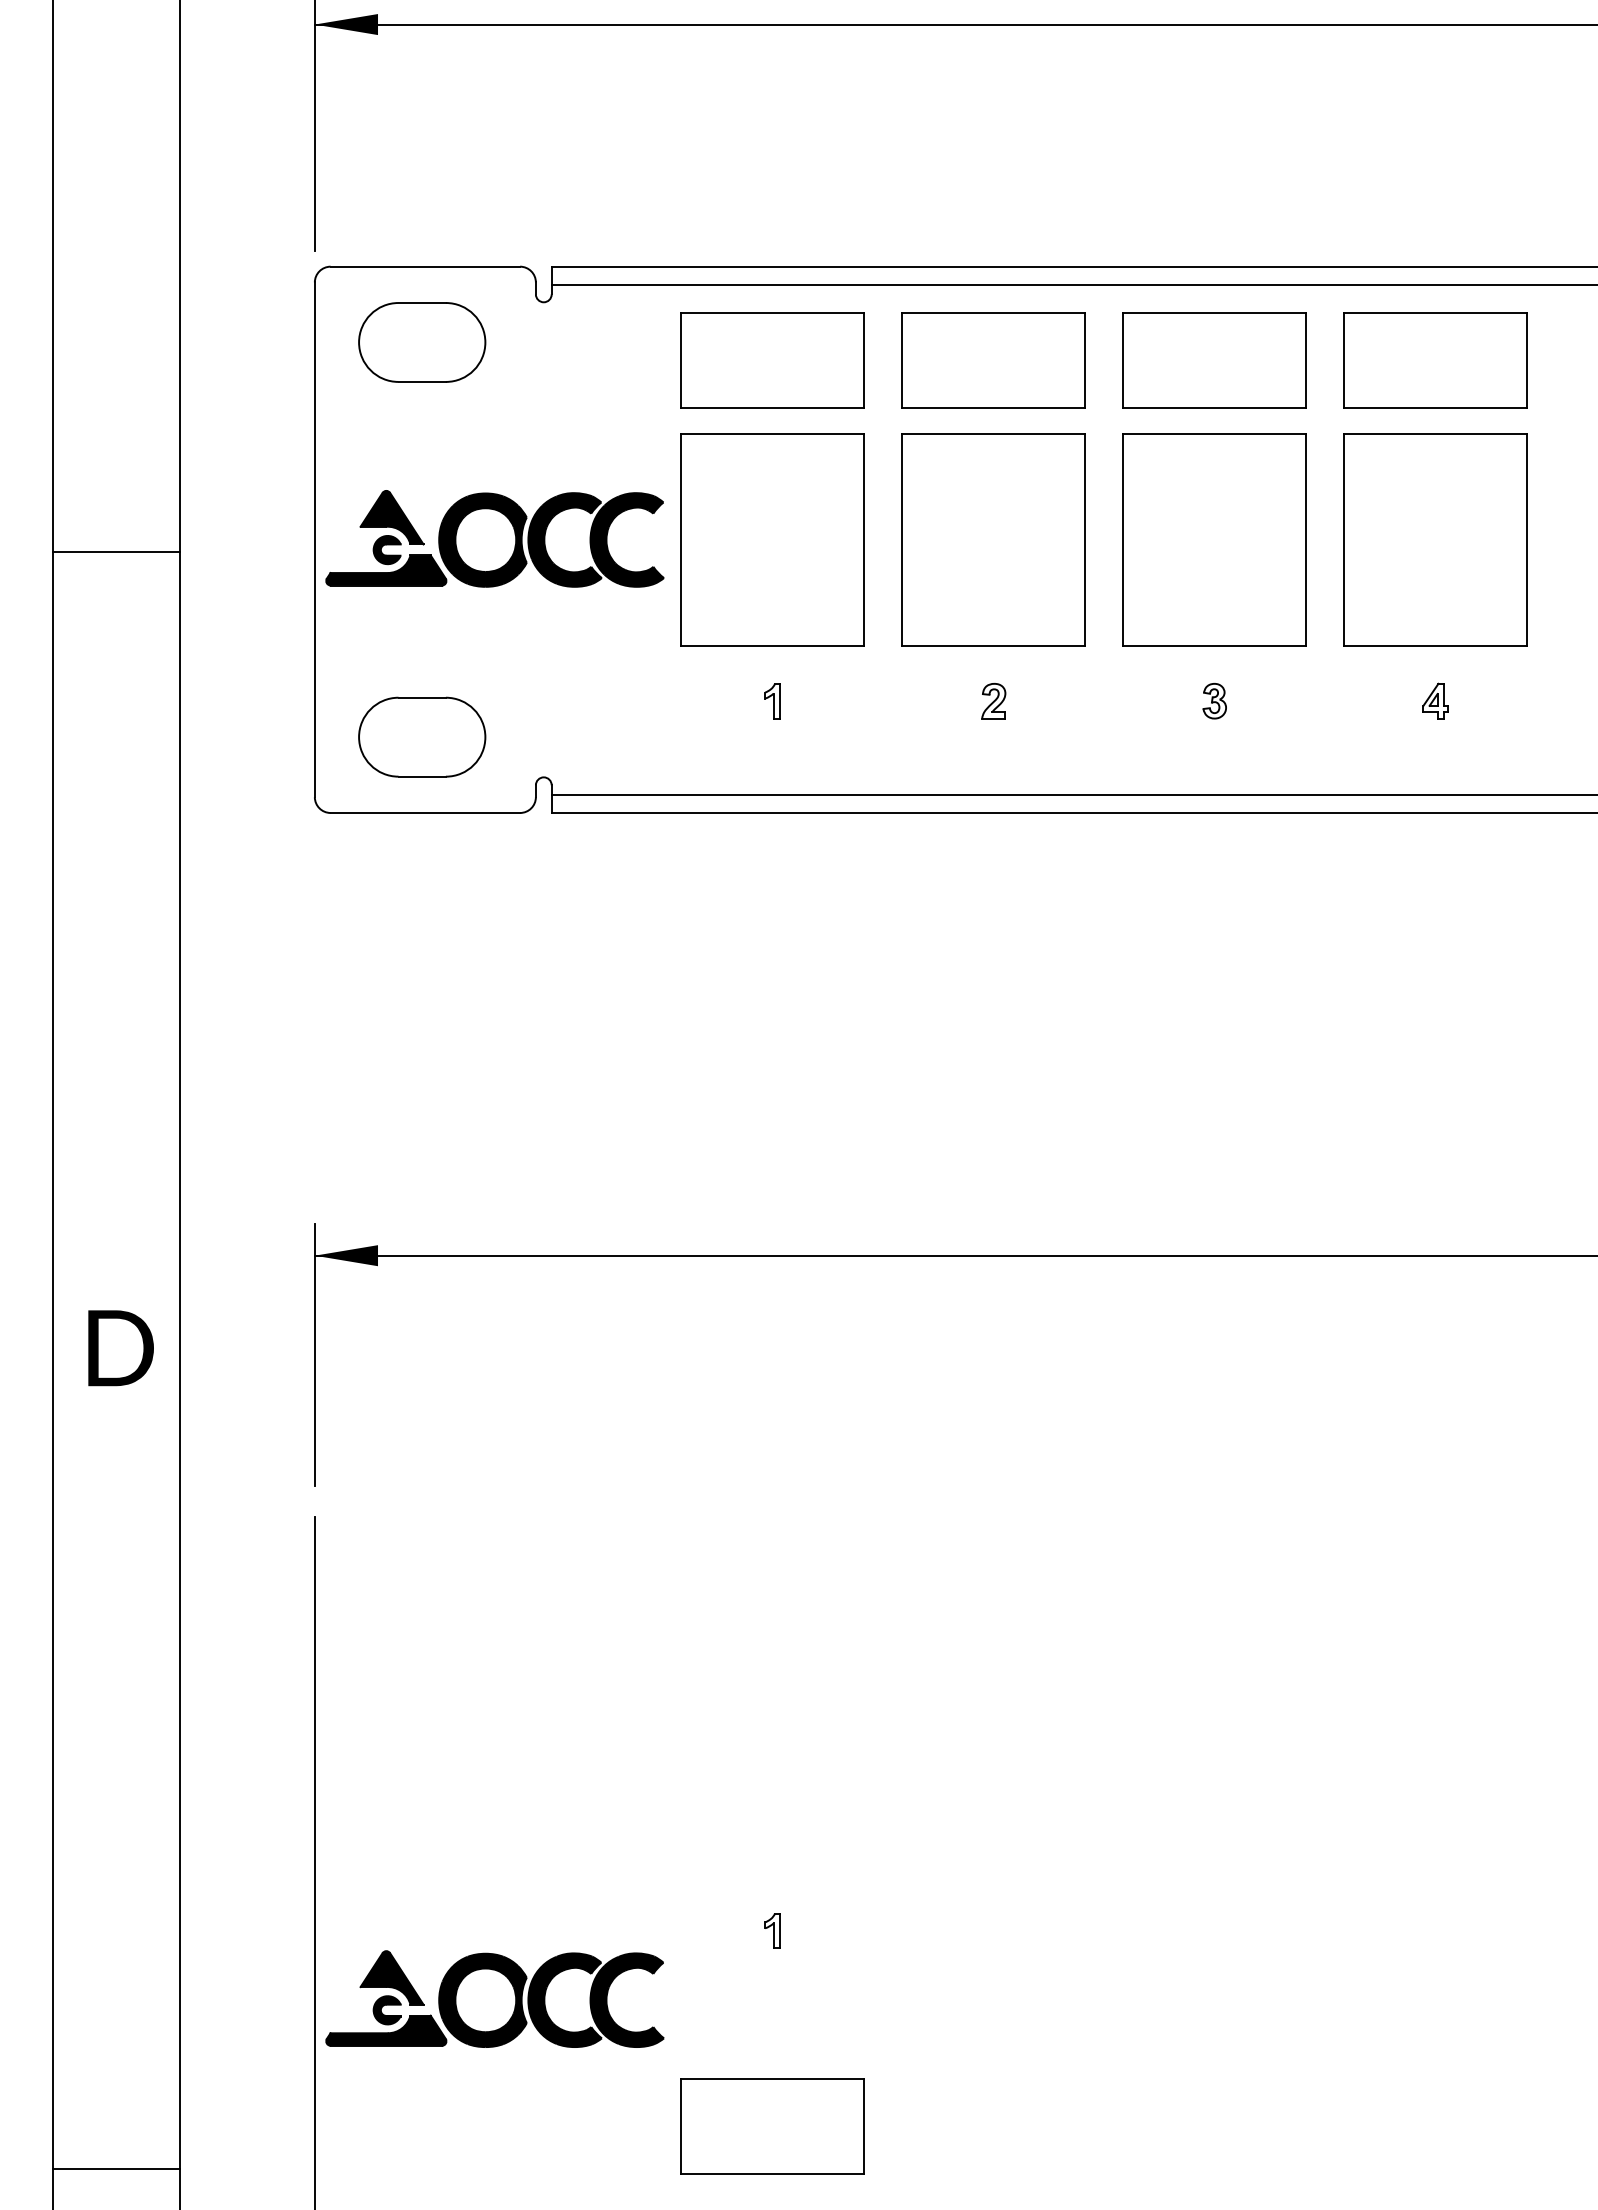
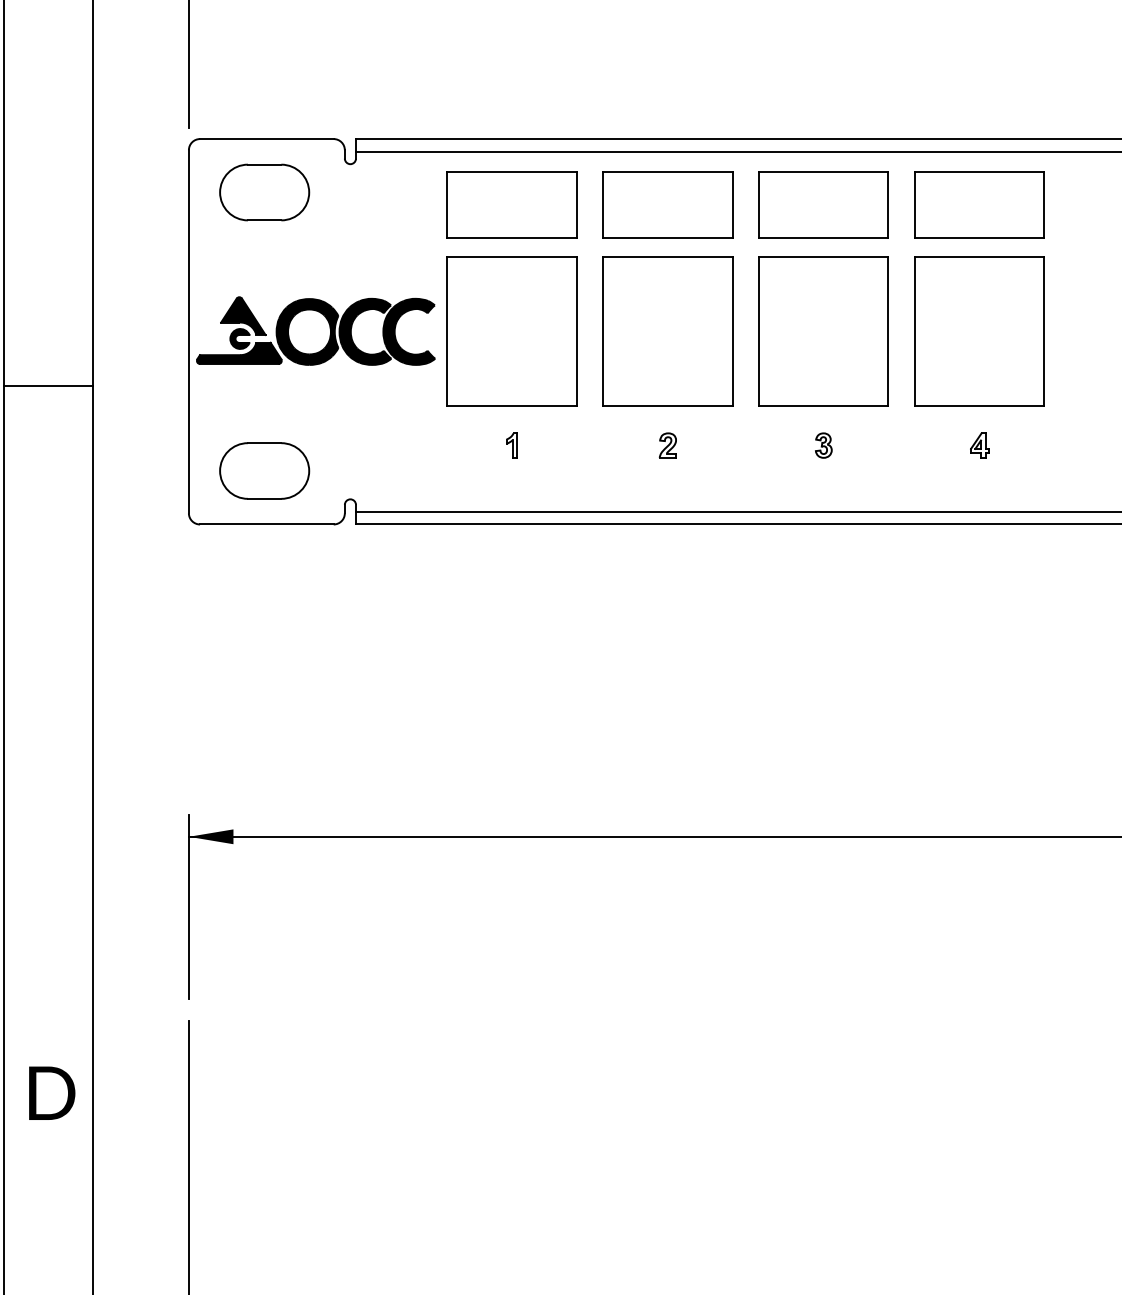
line: (116, 552) -> (48, 385), moved
text: (120, 1348) -> (51, 1093), moved

